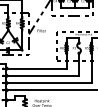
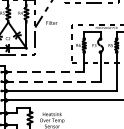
line: (36, 68) -> (45, 72), solid -> dashed
line: (43, 75) -> (54, 81), solid -> dashed

